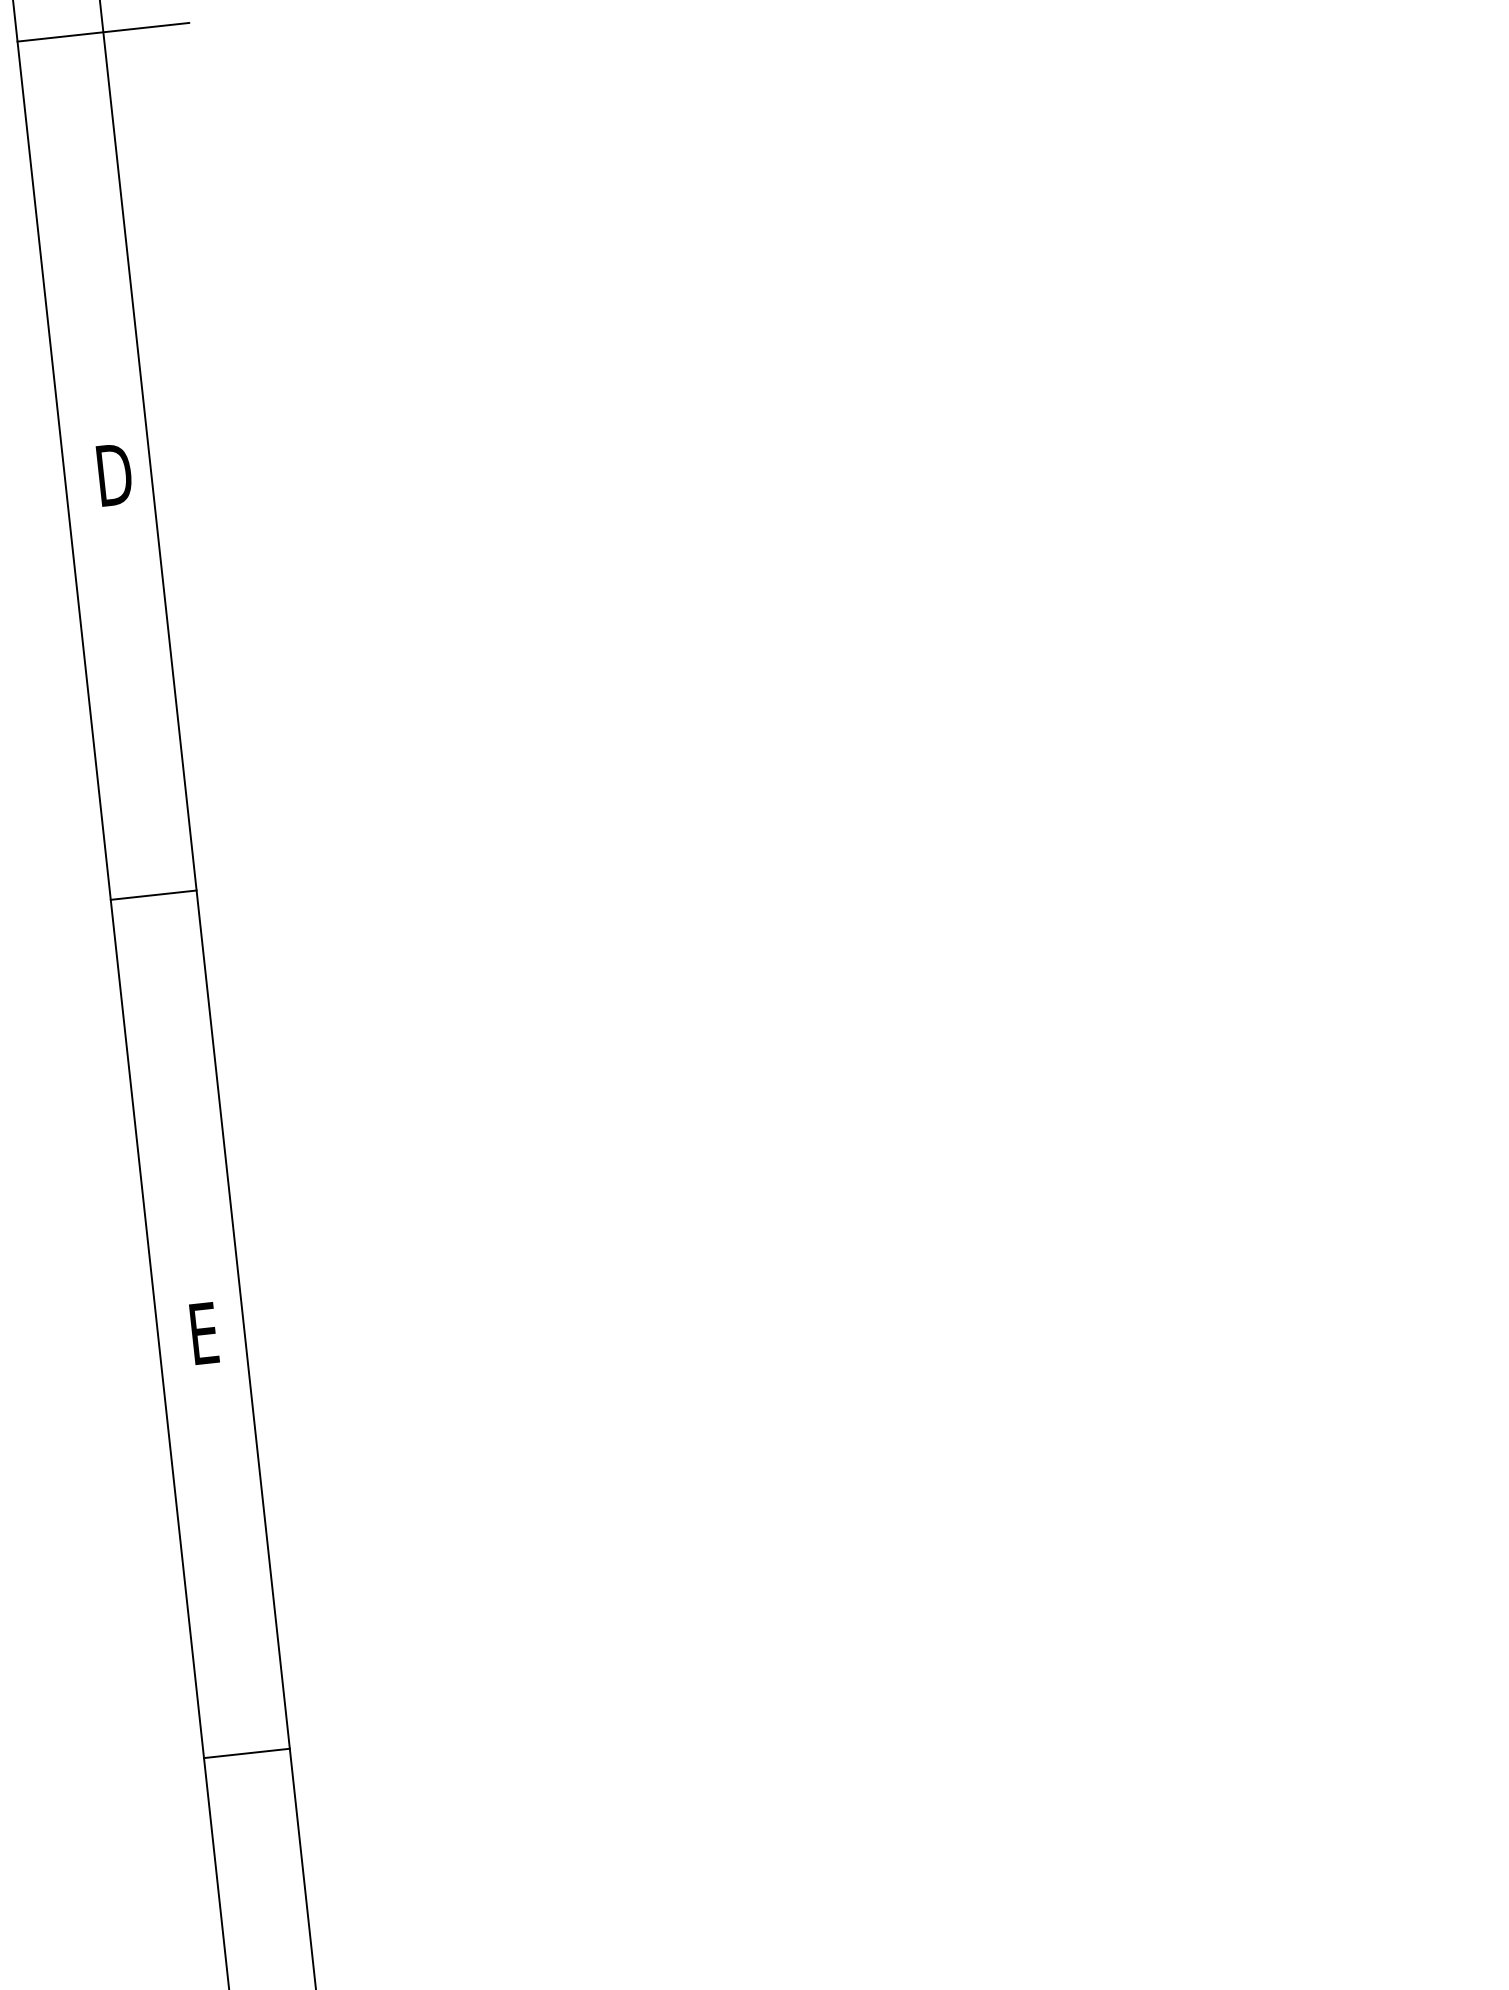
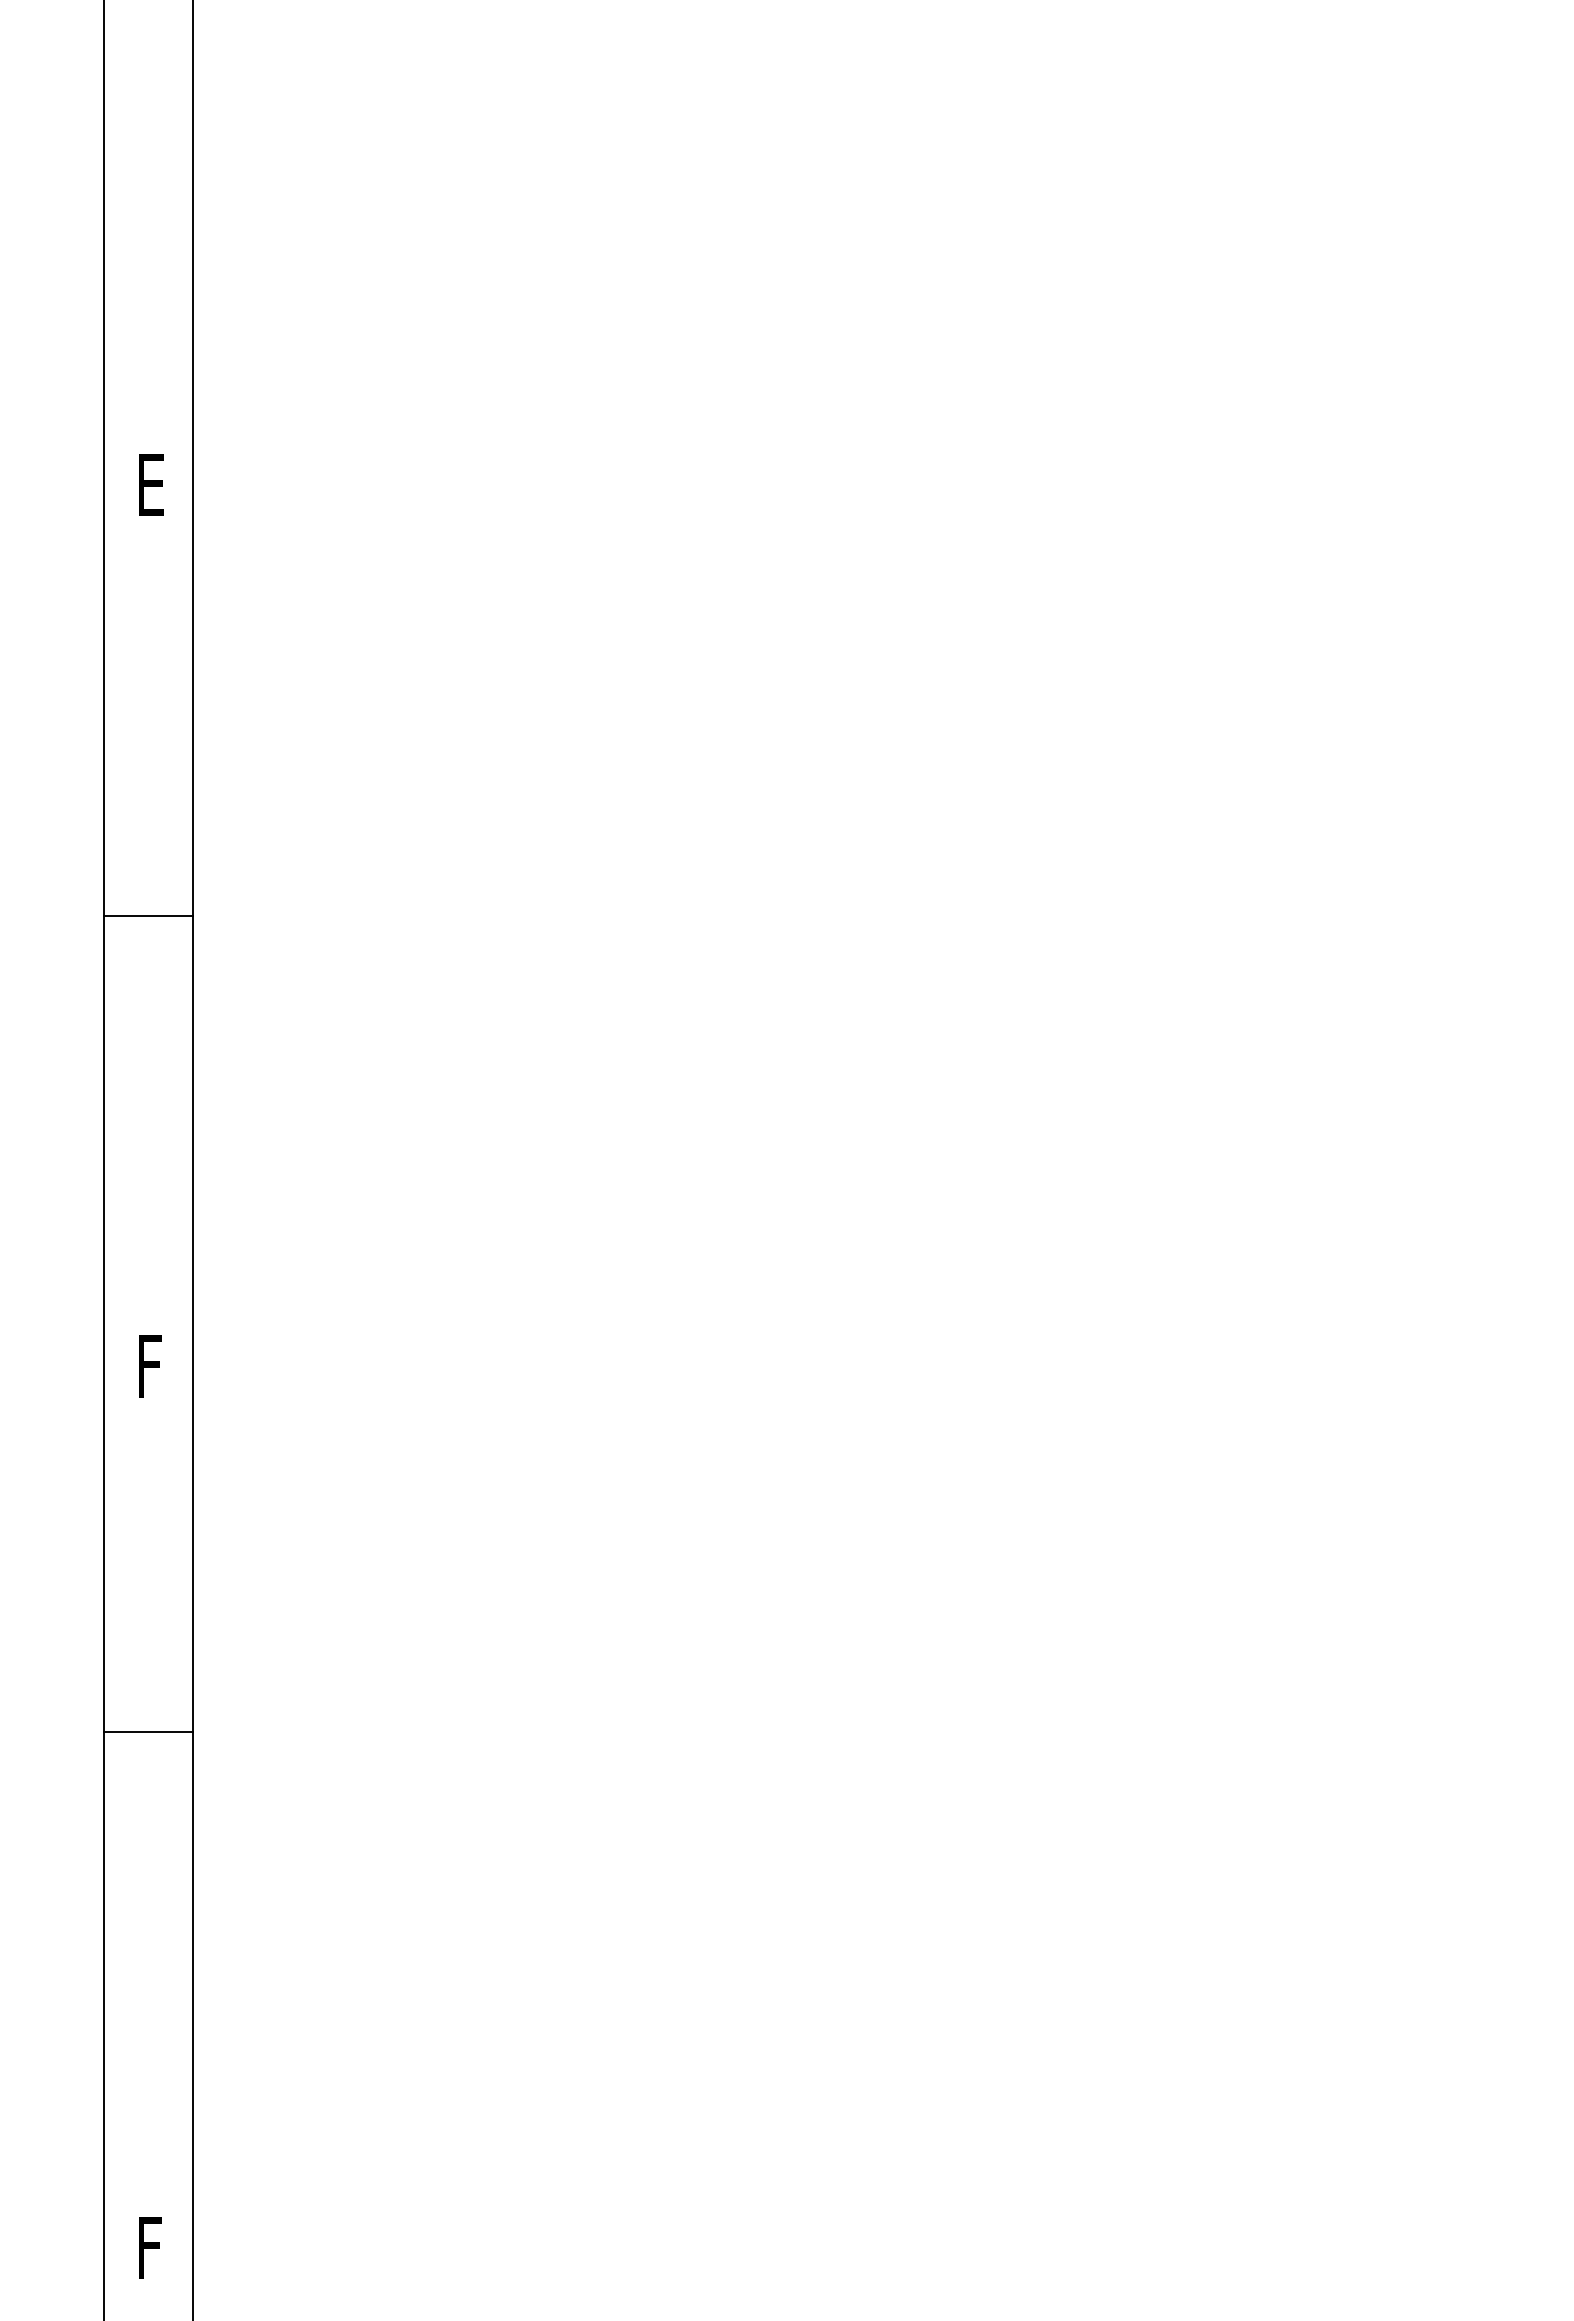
line: (103, 32) -> (192, 34), removed
text: (114, 475) -> (155, 485), D -> E
text: (206, 1333) -> (153, 1366), E -> F
line: (246, 1753) -> (148, 1732), moved

